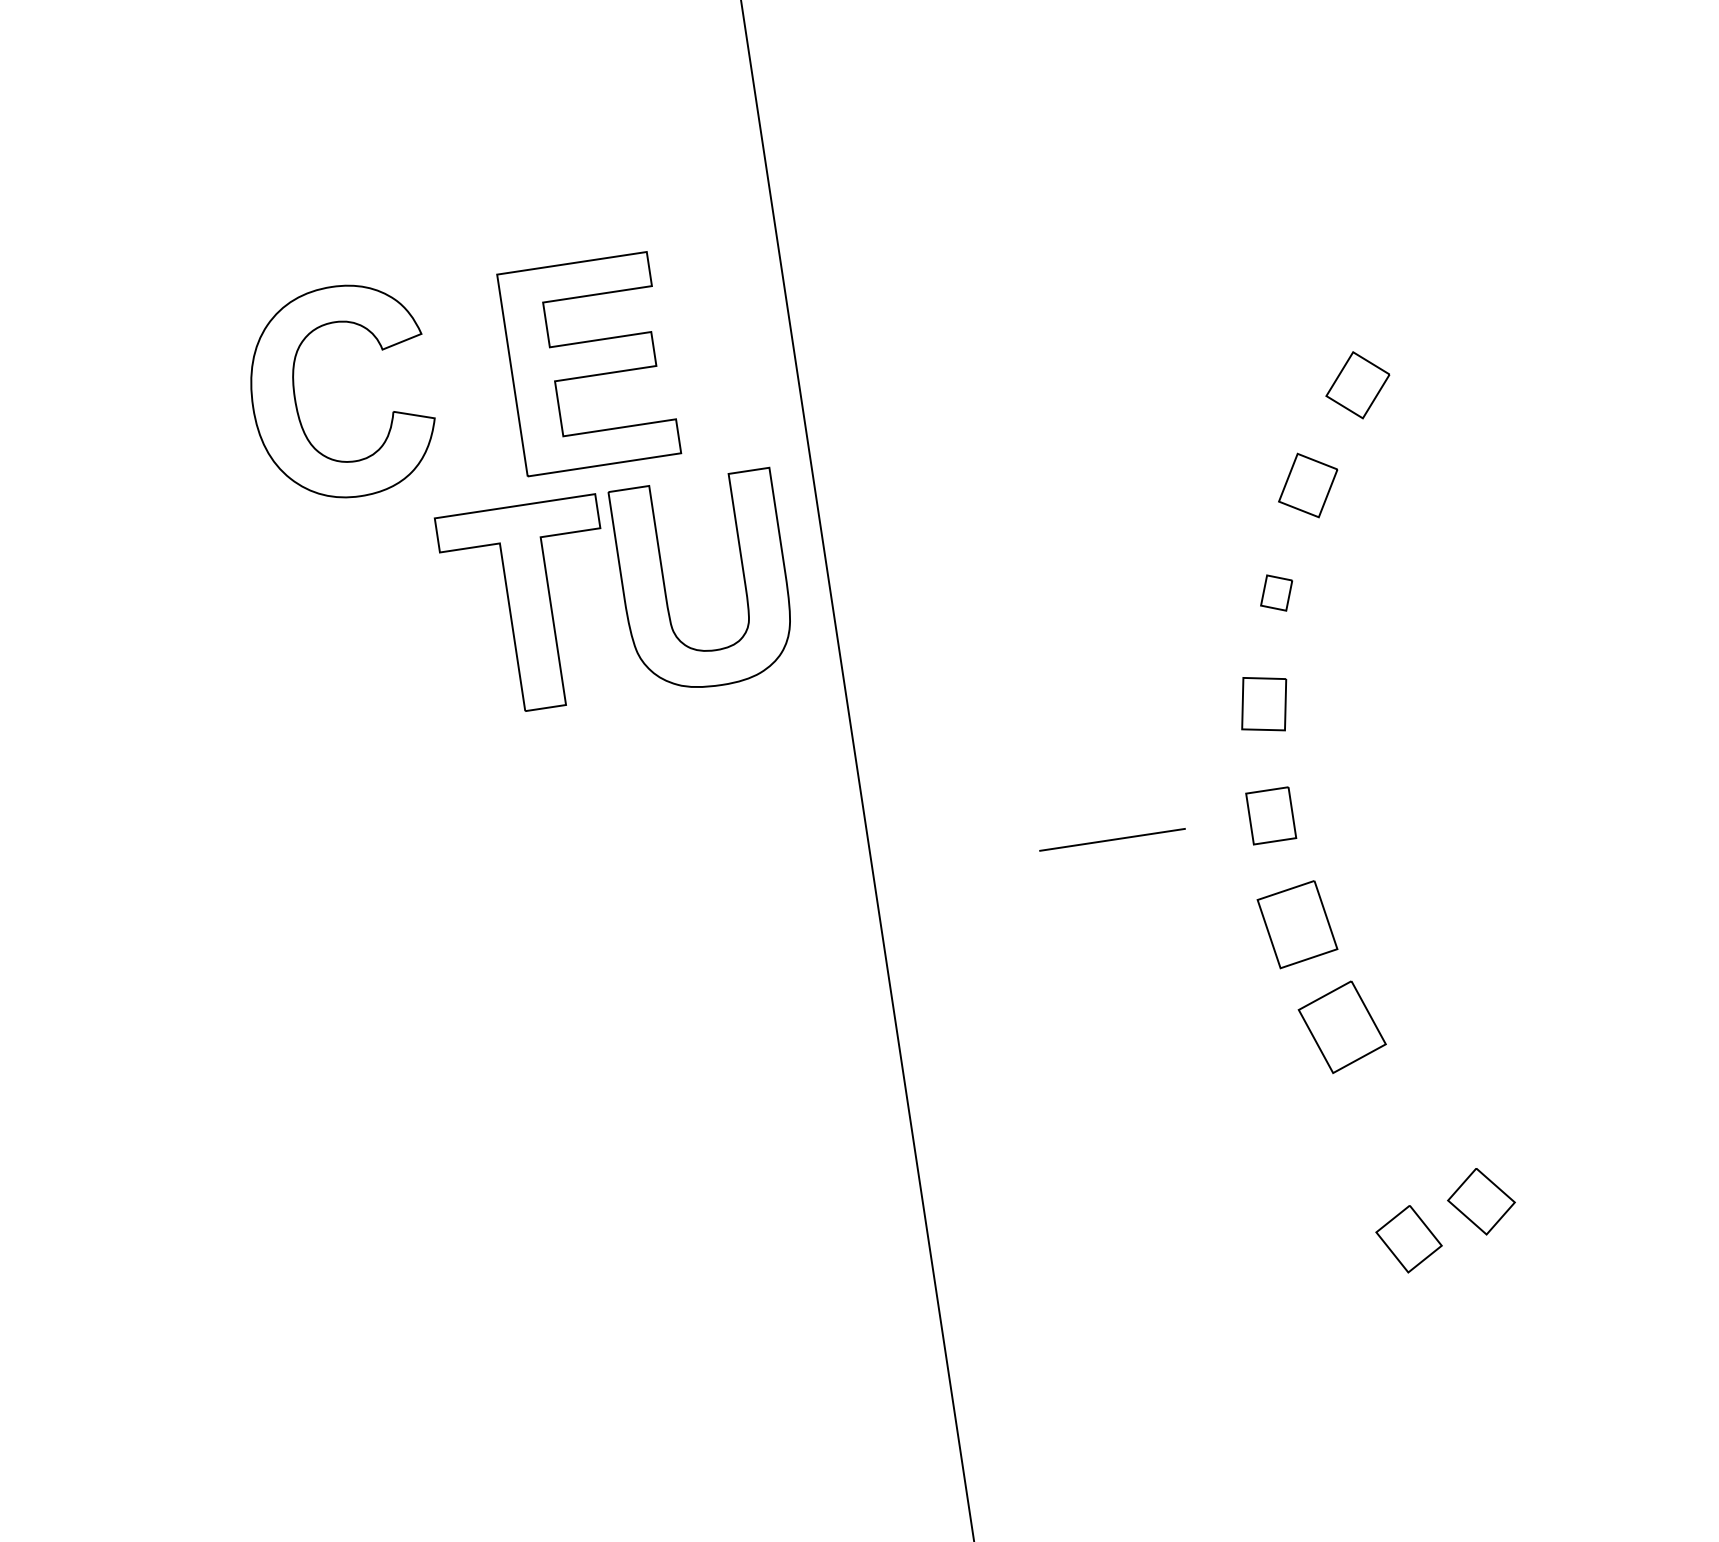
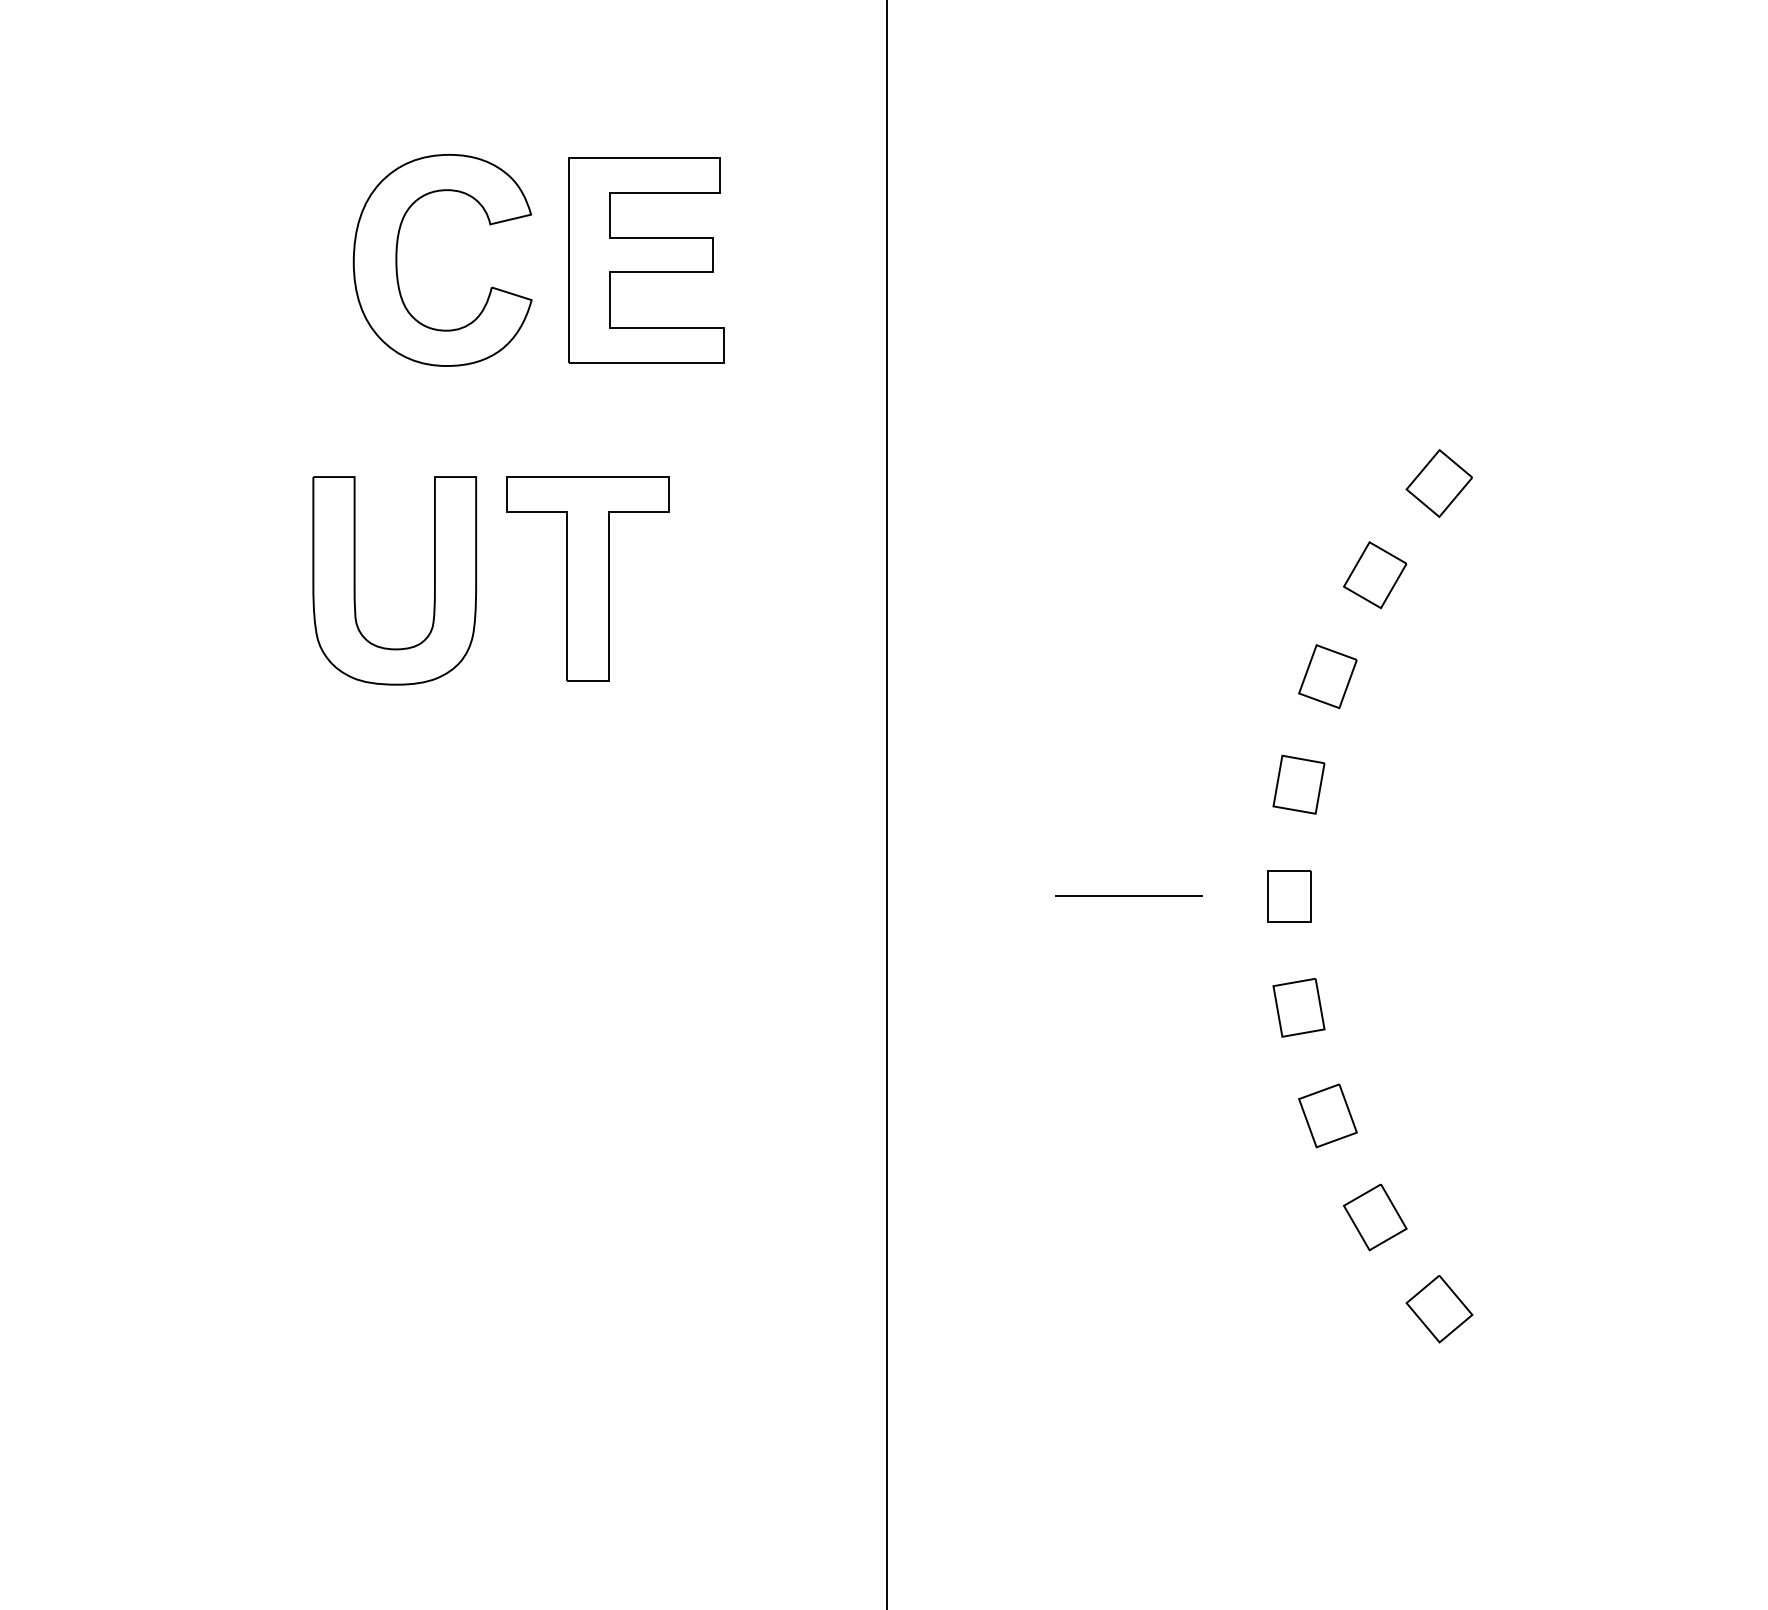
part: (589, 364) -> (646, 260), moved
part: (296, 399) -> (397, 260), moved
part: (665, 588) -> (355, 580), moved
part: (1276, 592) -> (1327, 676), size x1.67
part: (1296, 924) -> (1298, 1007), size x0.71
part: (1341, 1026) -> (1327, 1115), size x0.71
part: (1408, 1239) -> (1374, 1217), moved

